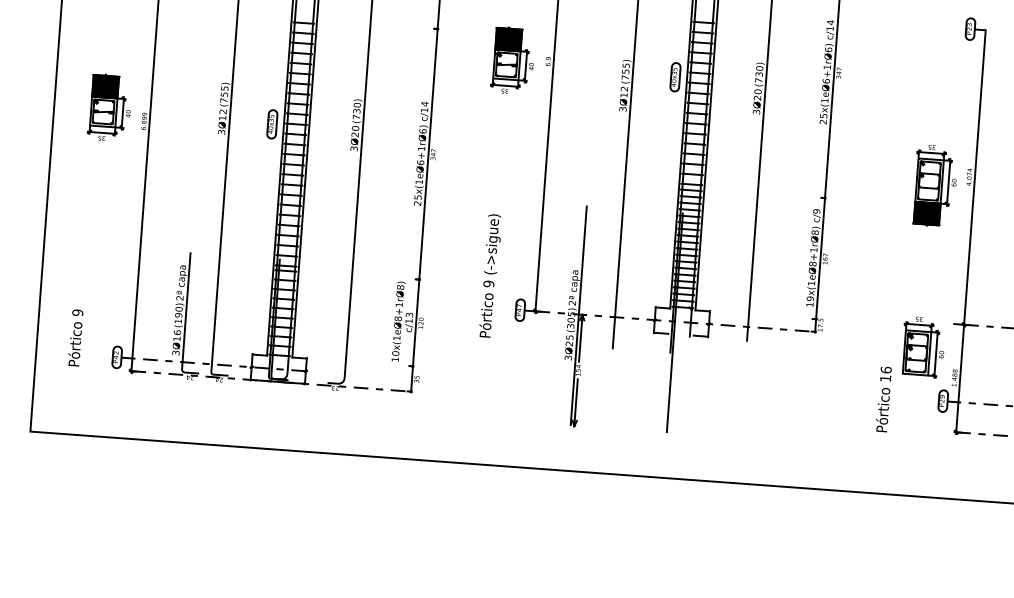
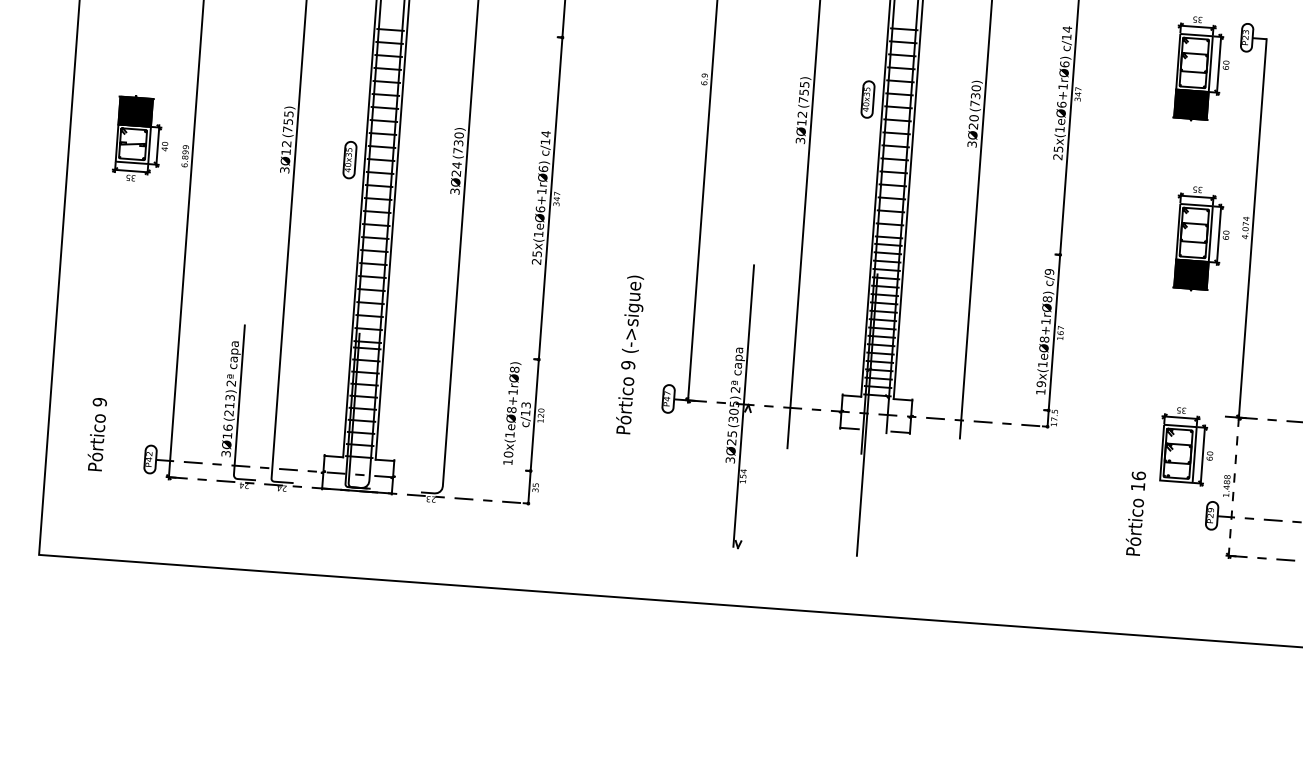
part: (934, 53) -> (1200, 68), added
part: (512, 60) -> (658, 77), removed
text: (355, 128) -> (456, 165), 3Ø20 -> 3Ø24
text: (178, 315) -> (229, 405), (190) -> (213)
line: (580, 337) -> (746, 434), removed
line: (959, 379) -> (1233, 487), solid -> dashed
line: (576, 402) -> (740, 517), removed

